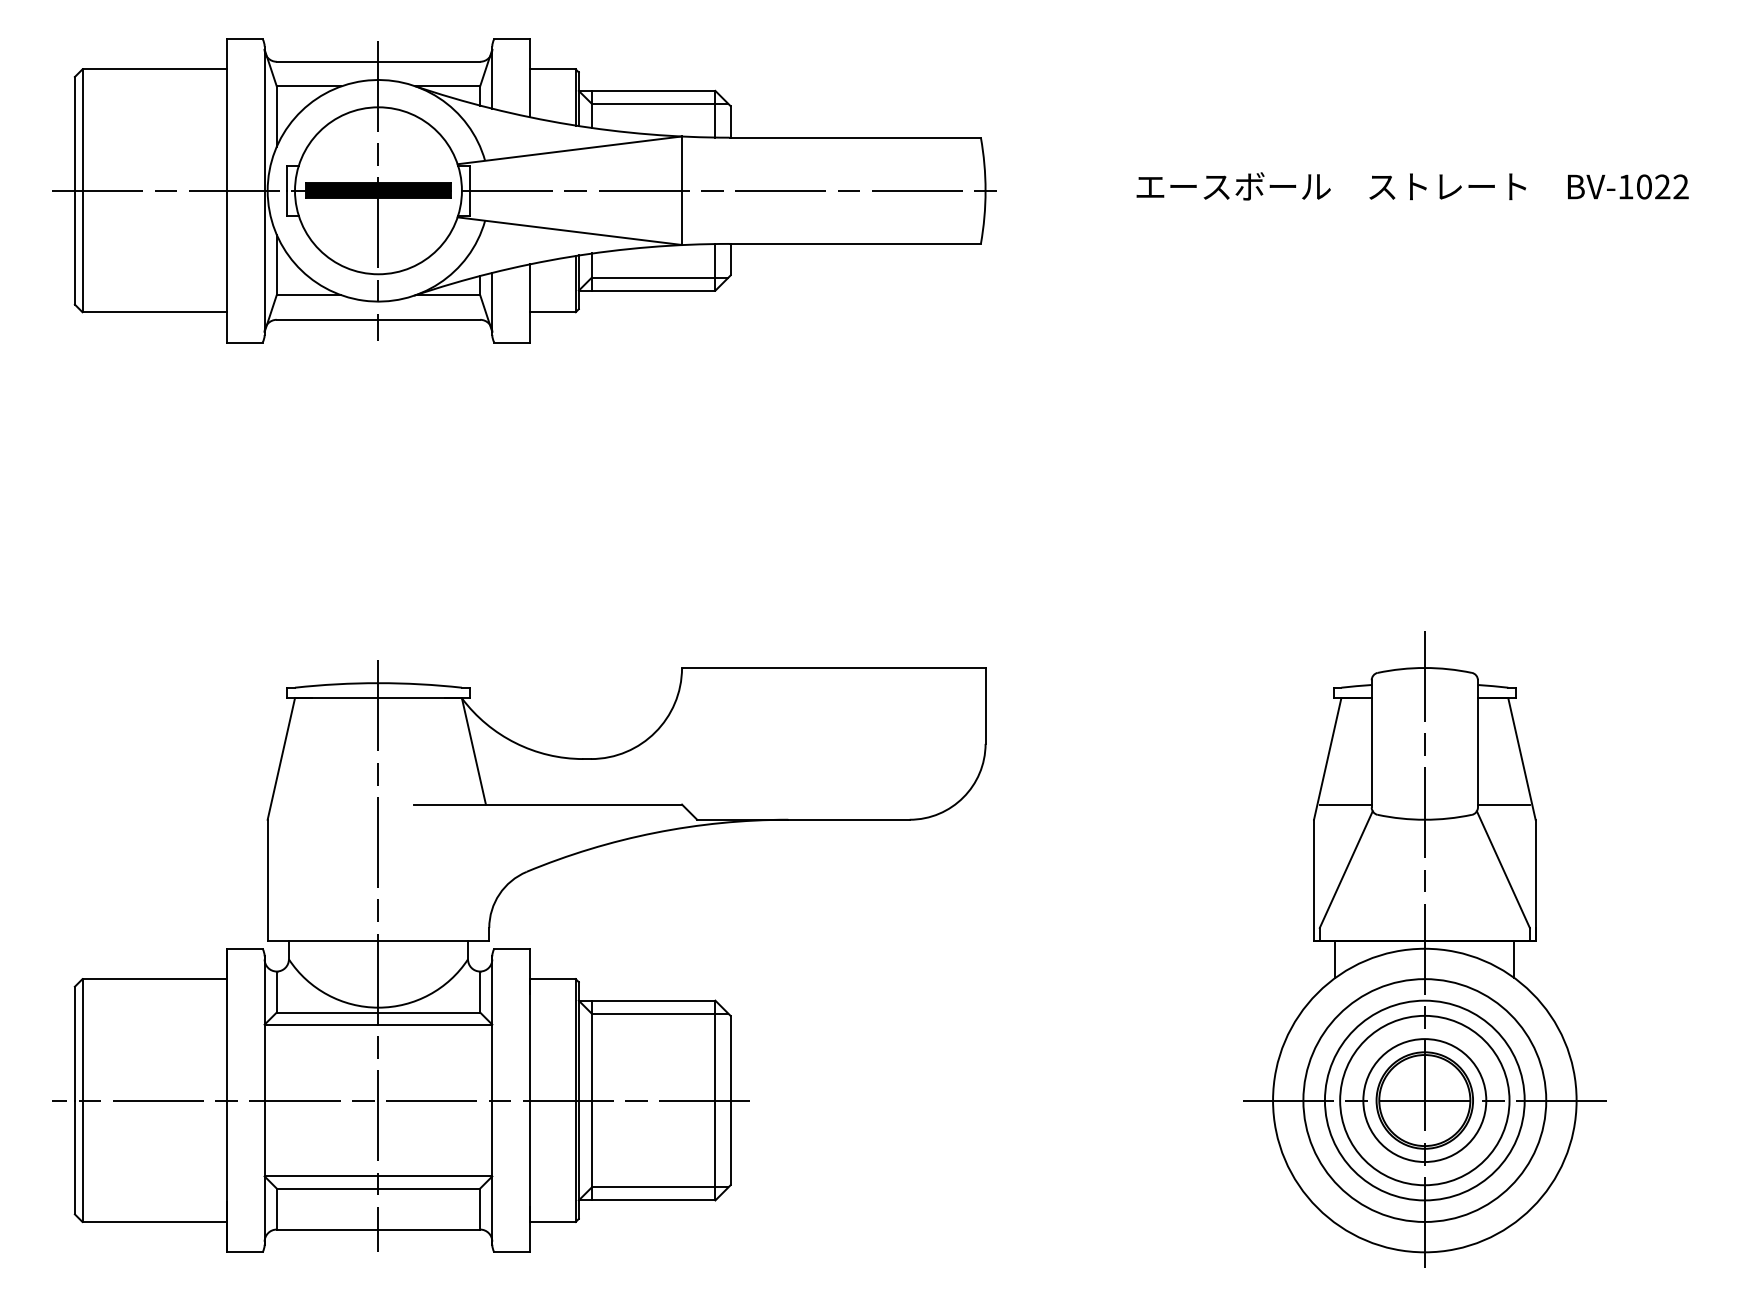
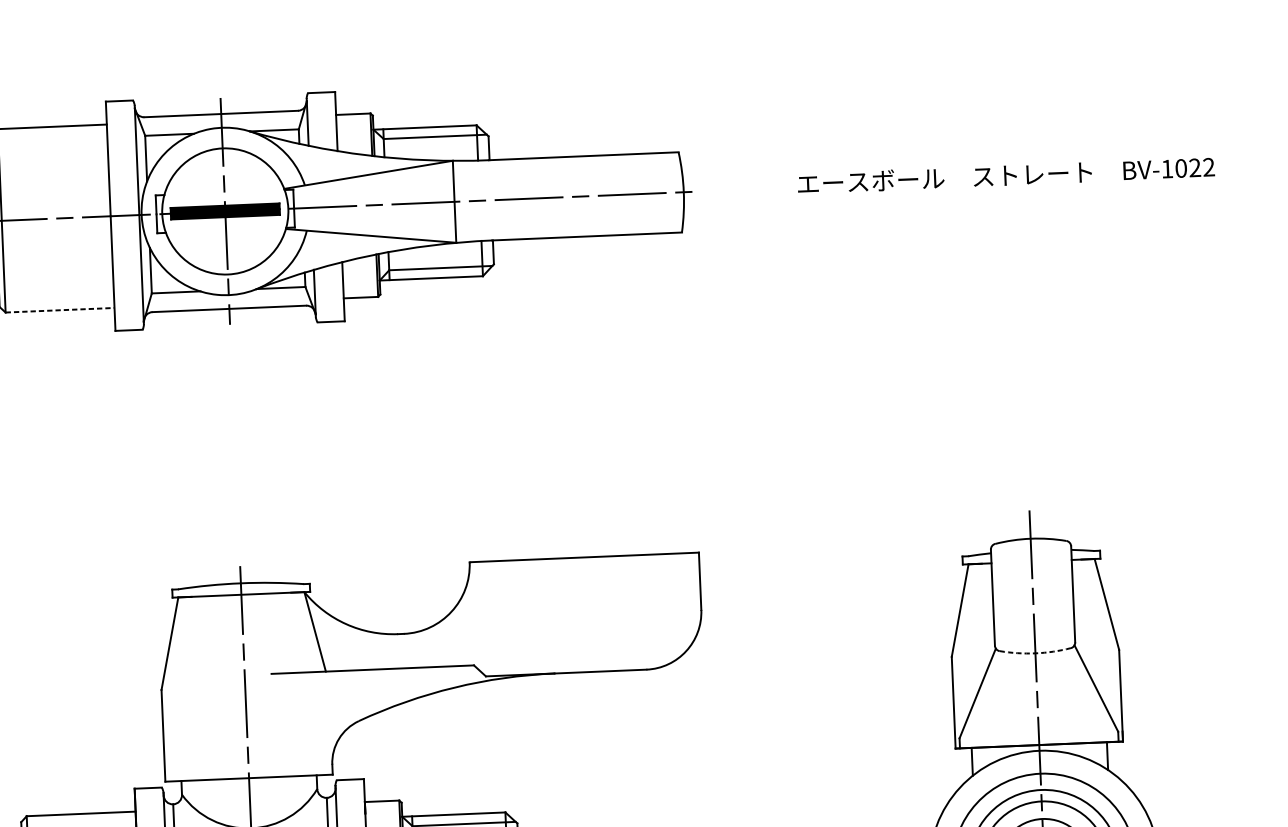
line: (155, 312) -> (60, 310), solid -> dashed
line: (1345, 804) -> (975, 644), removed
line: (1503, 804) -> (1094, 639), removed
arc: (1424, 819) -> (1035, 653), solid -> dashed

